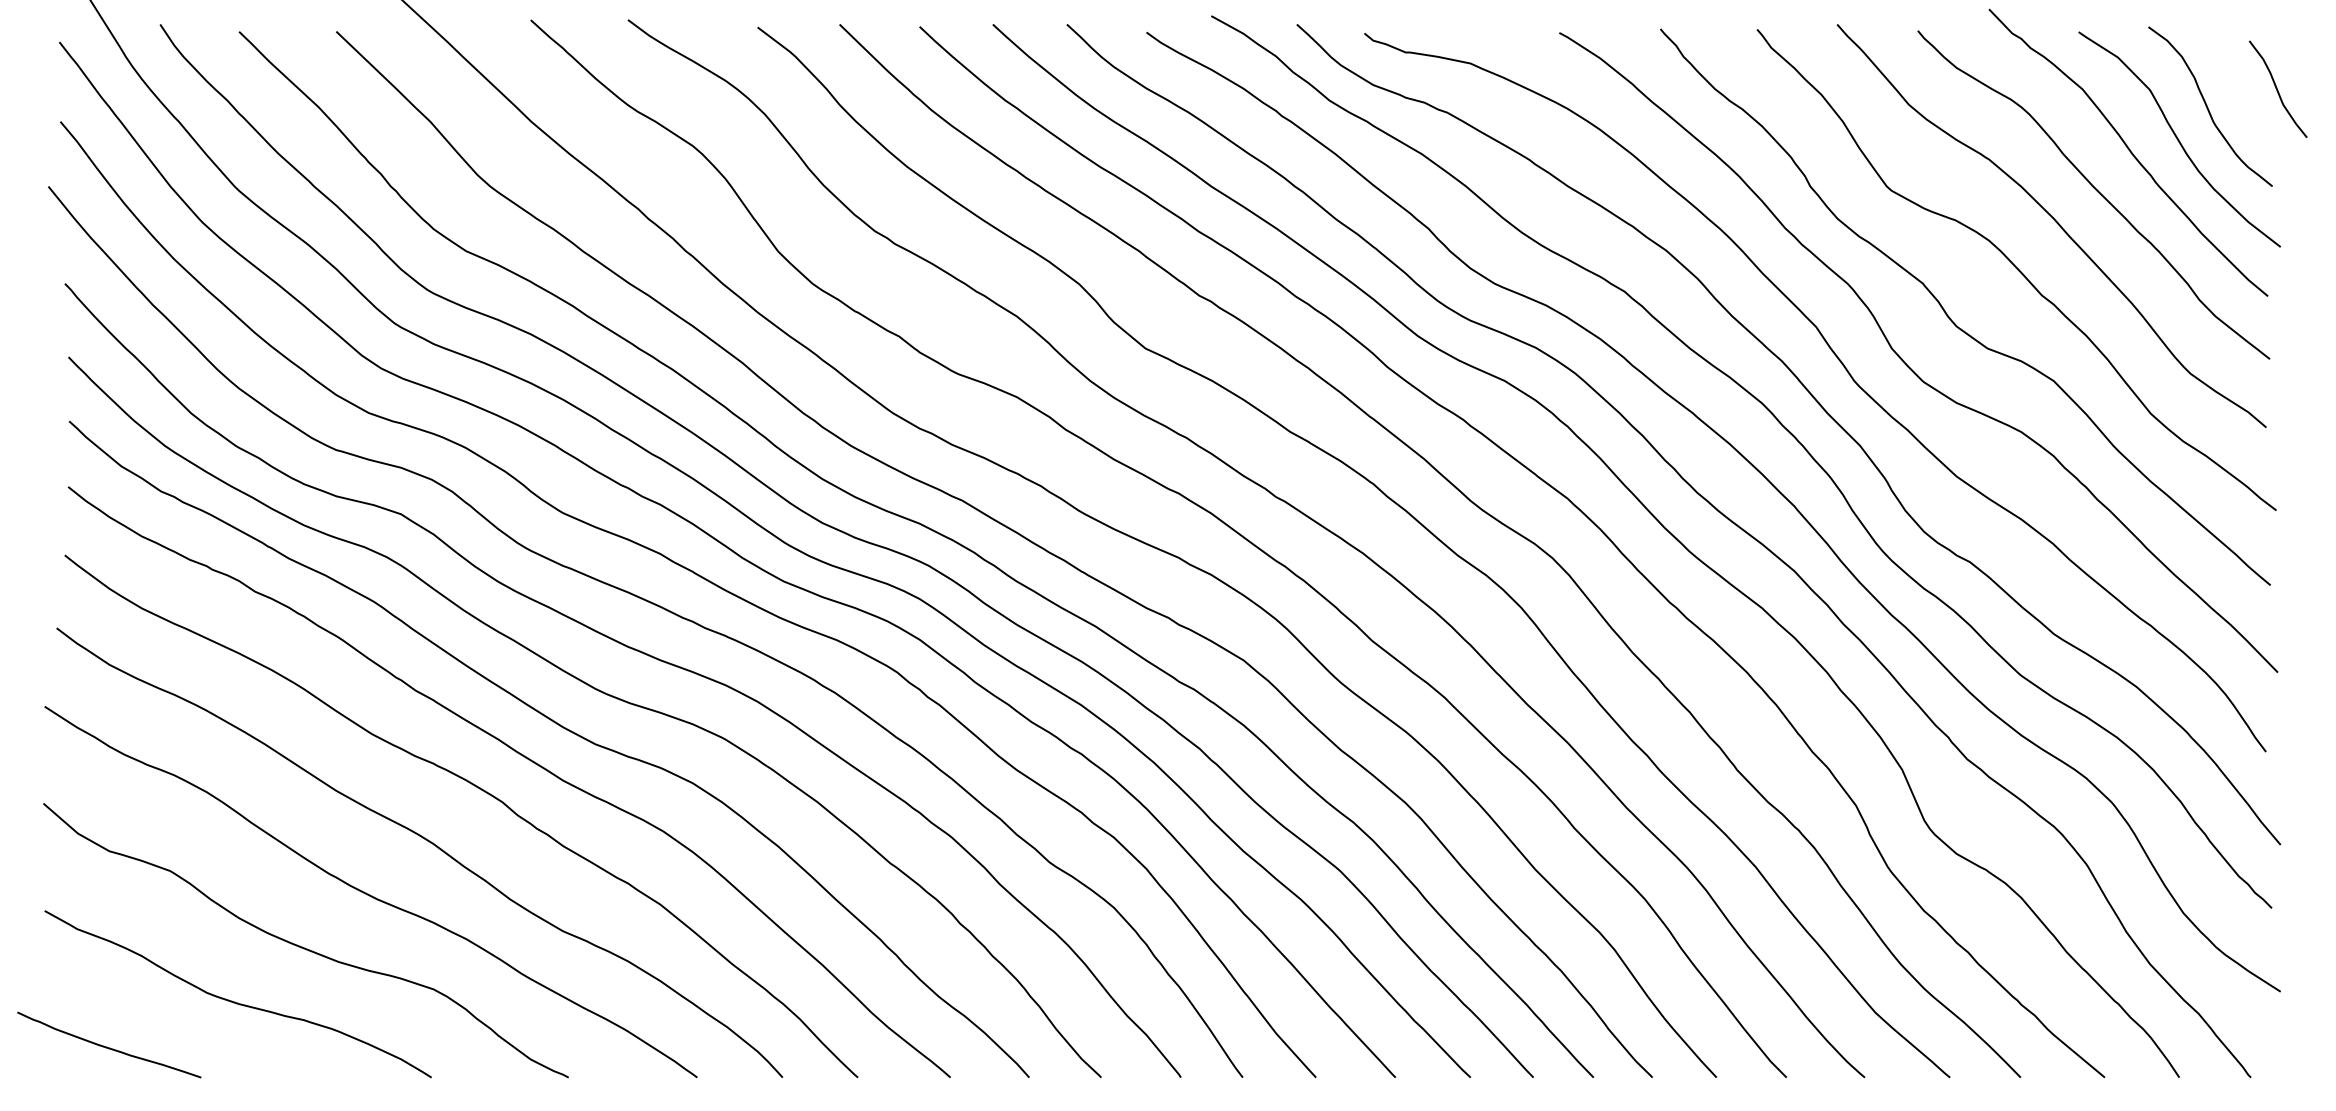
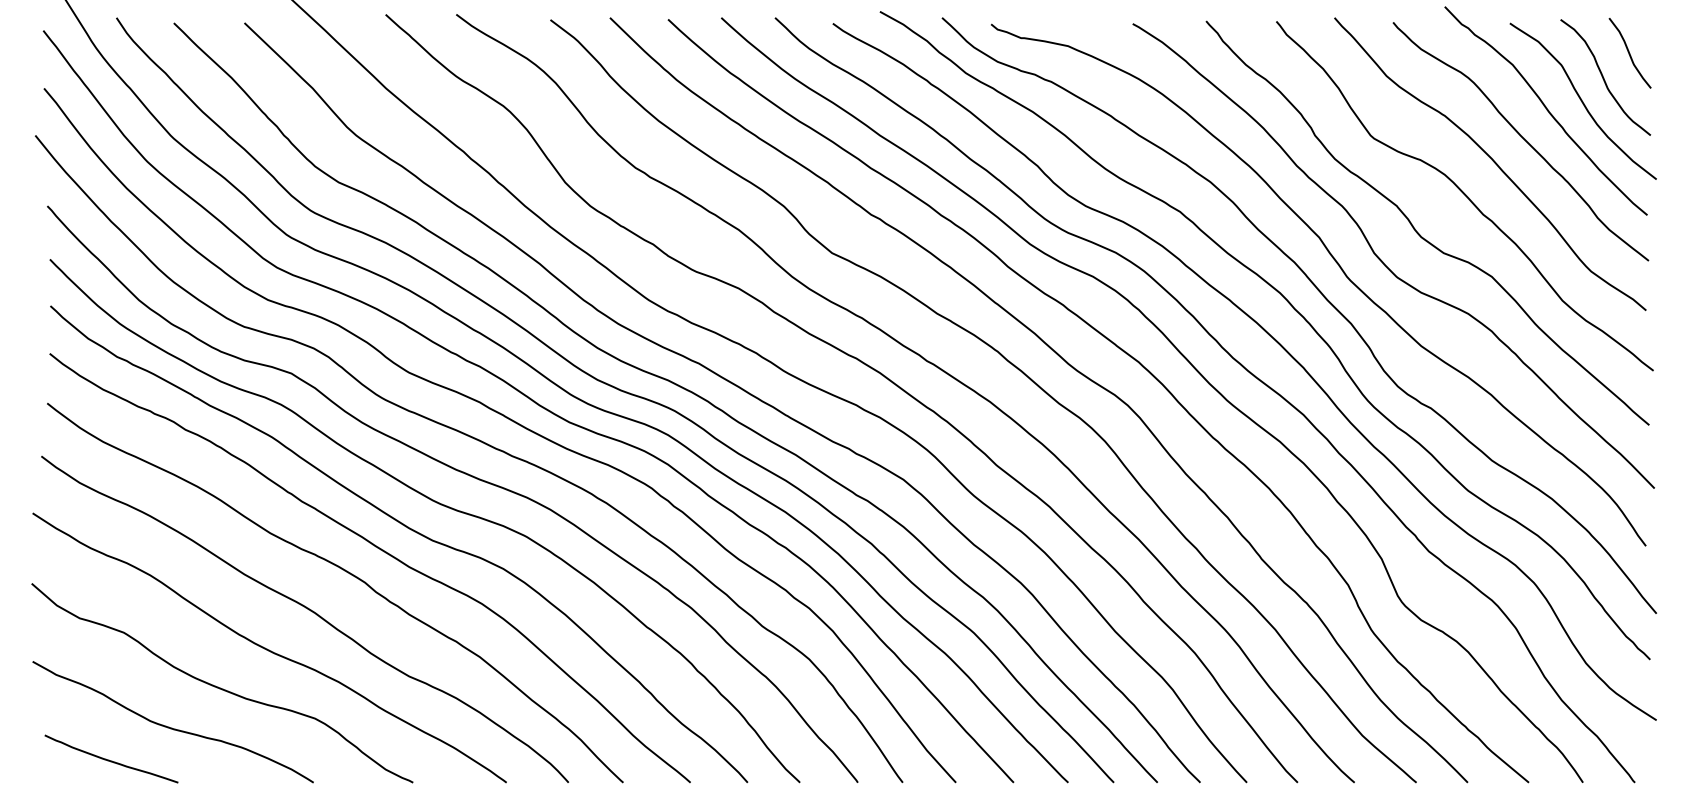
curve: (2277, 88) -> (1629, 52), moved
curve: (107, 1046) -> (110, 760), moved

